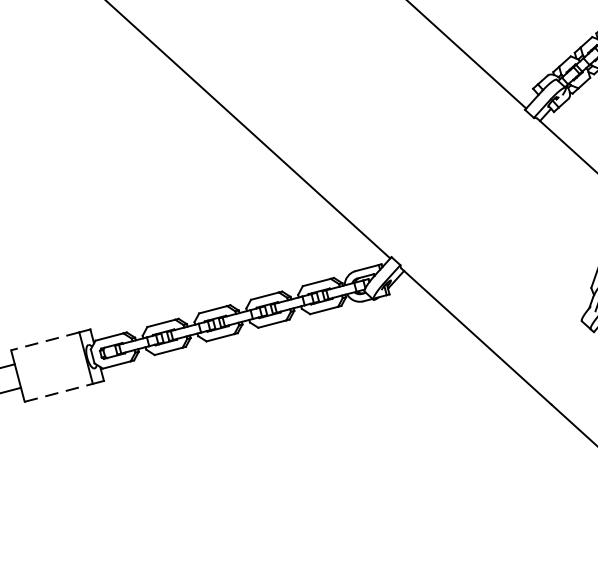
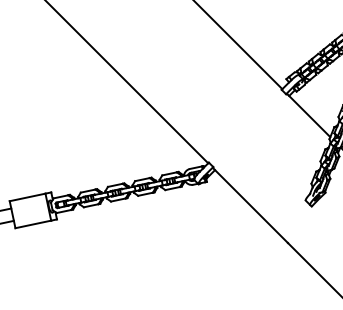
line: (45, 341) -> (27, 197), dashed -> solid
line: (59, 392) -> (33, 224), dashed -> solid

